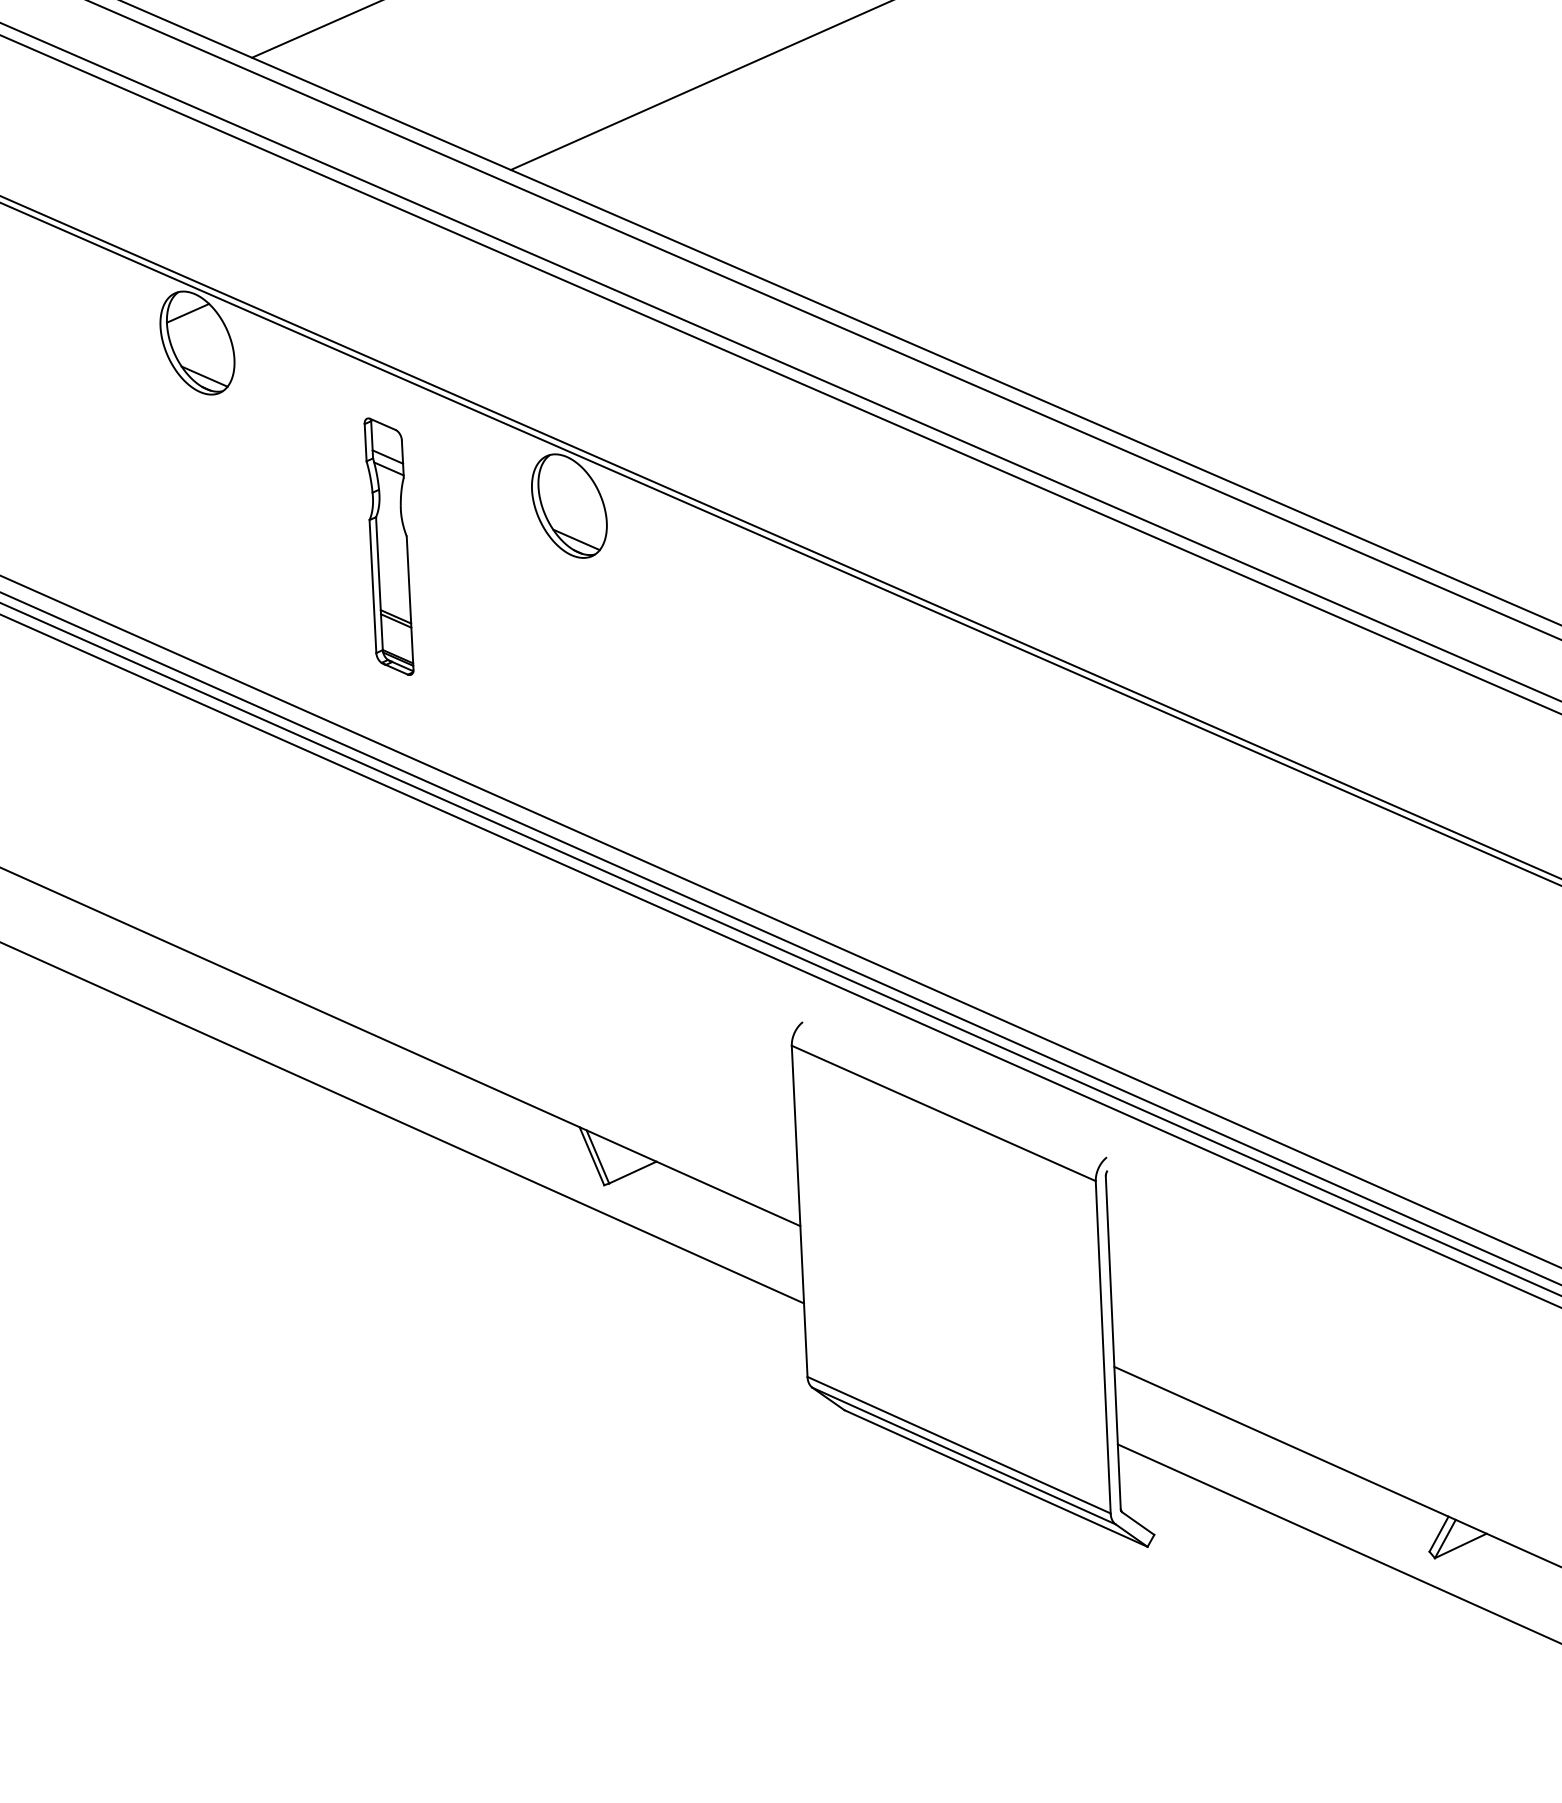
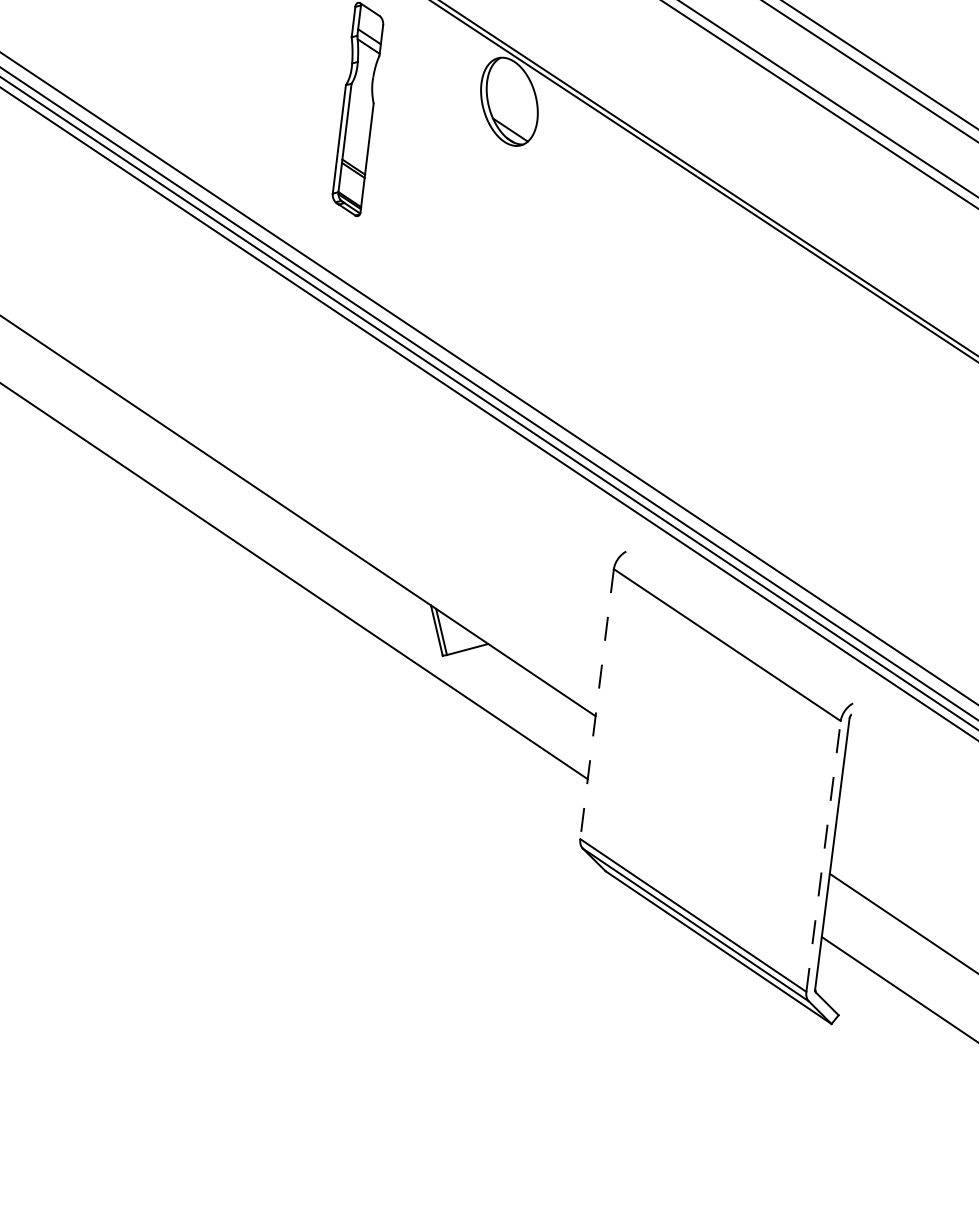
line: (799, 1211) -> (596, 704), solid -> dashed
line: (1103, 1346) -> (823, 855), solid -> dashed

